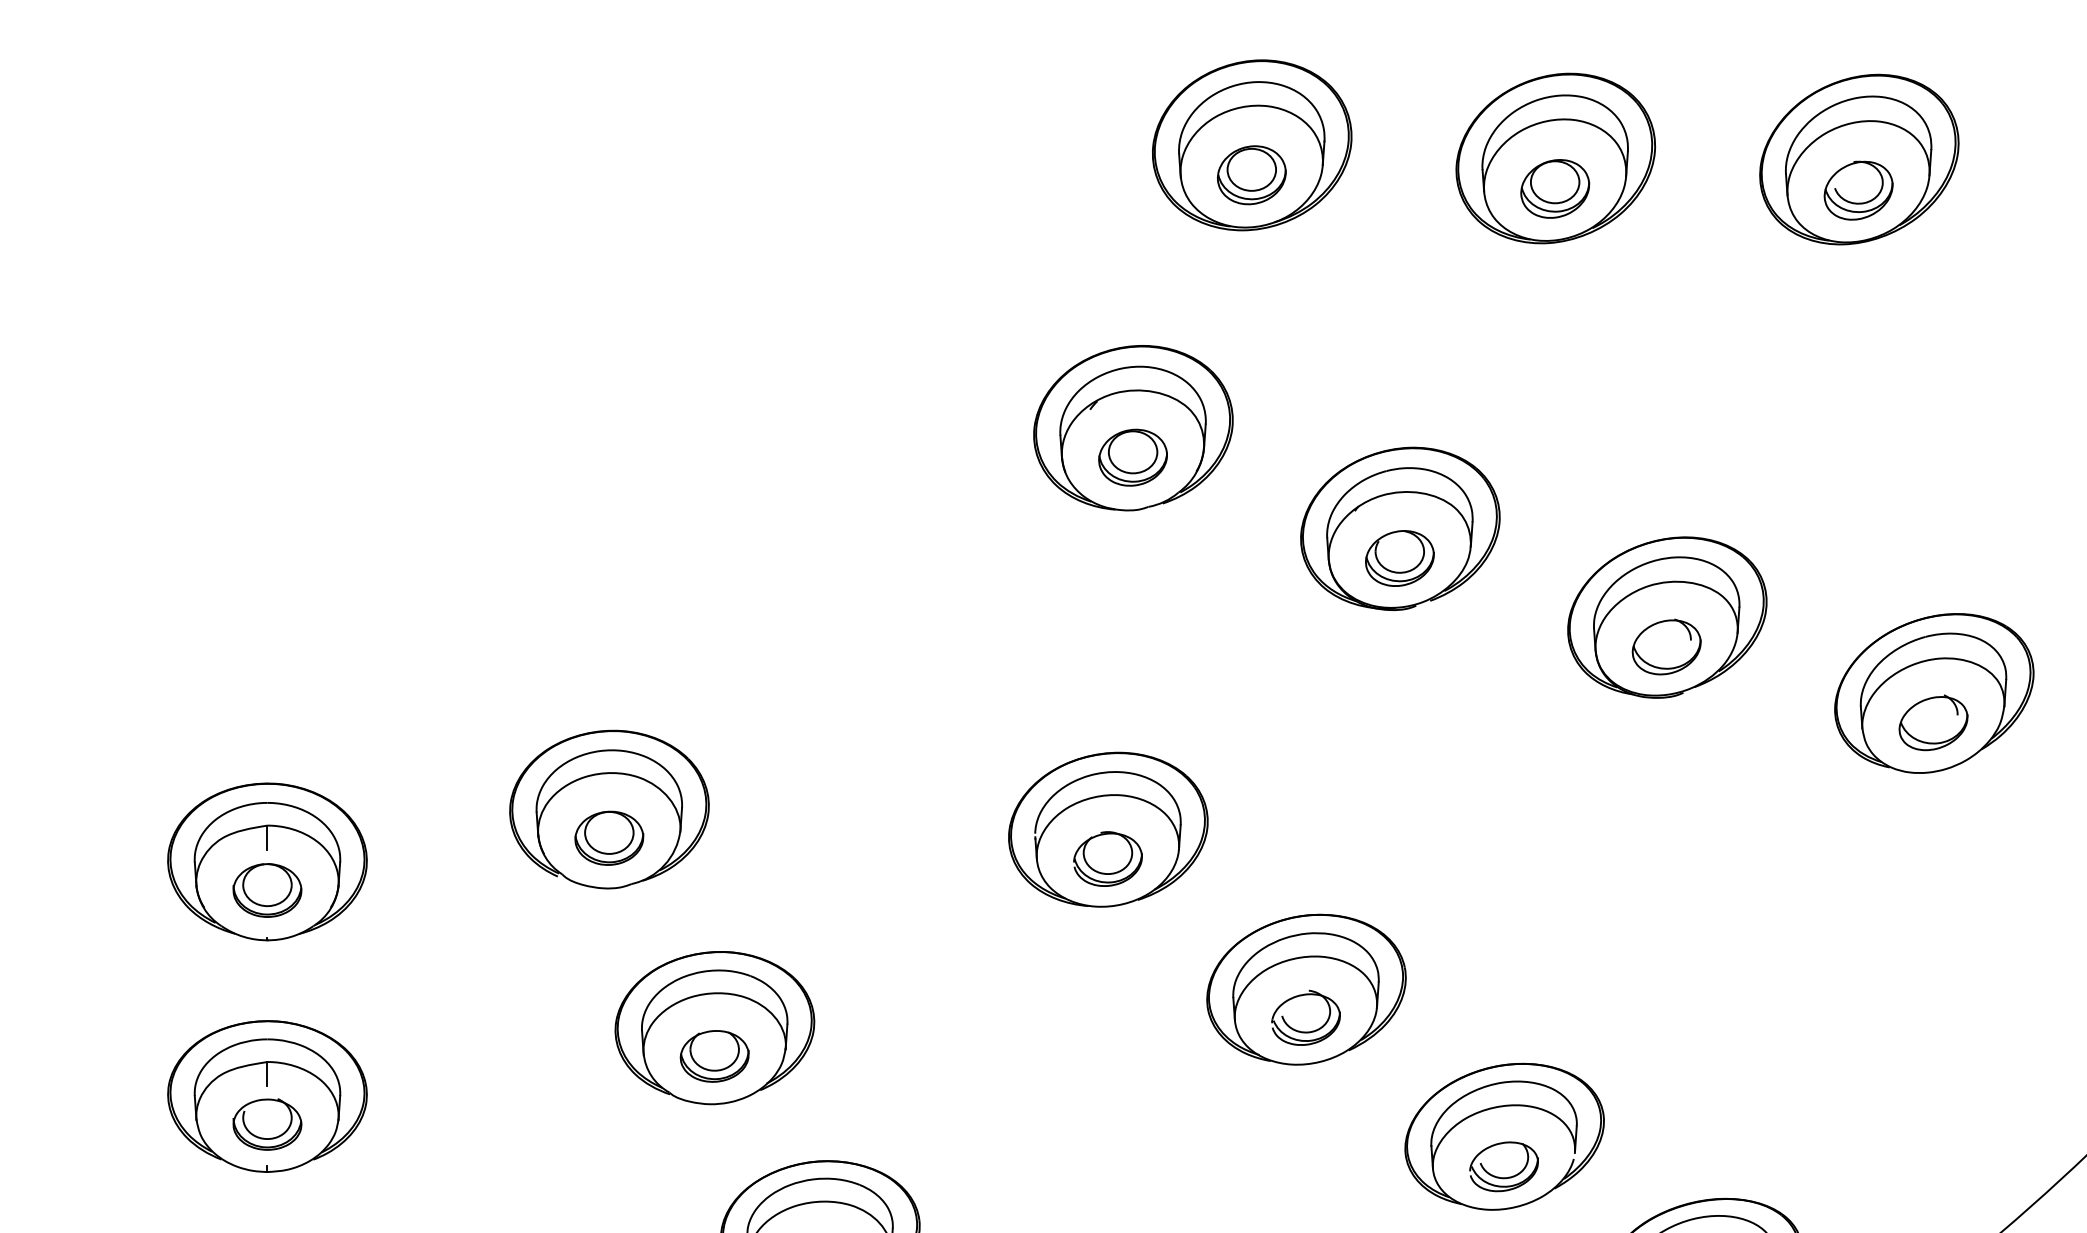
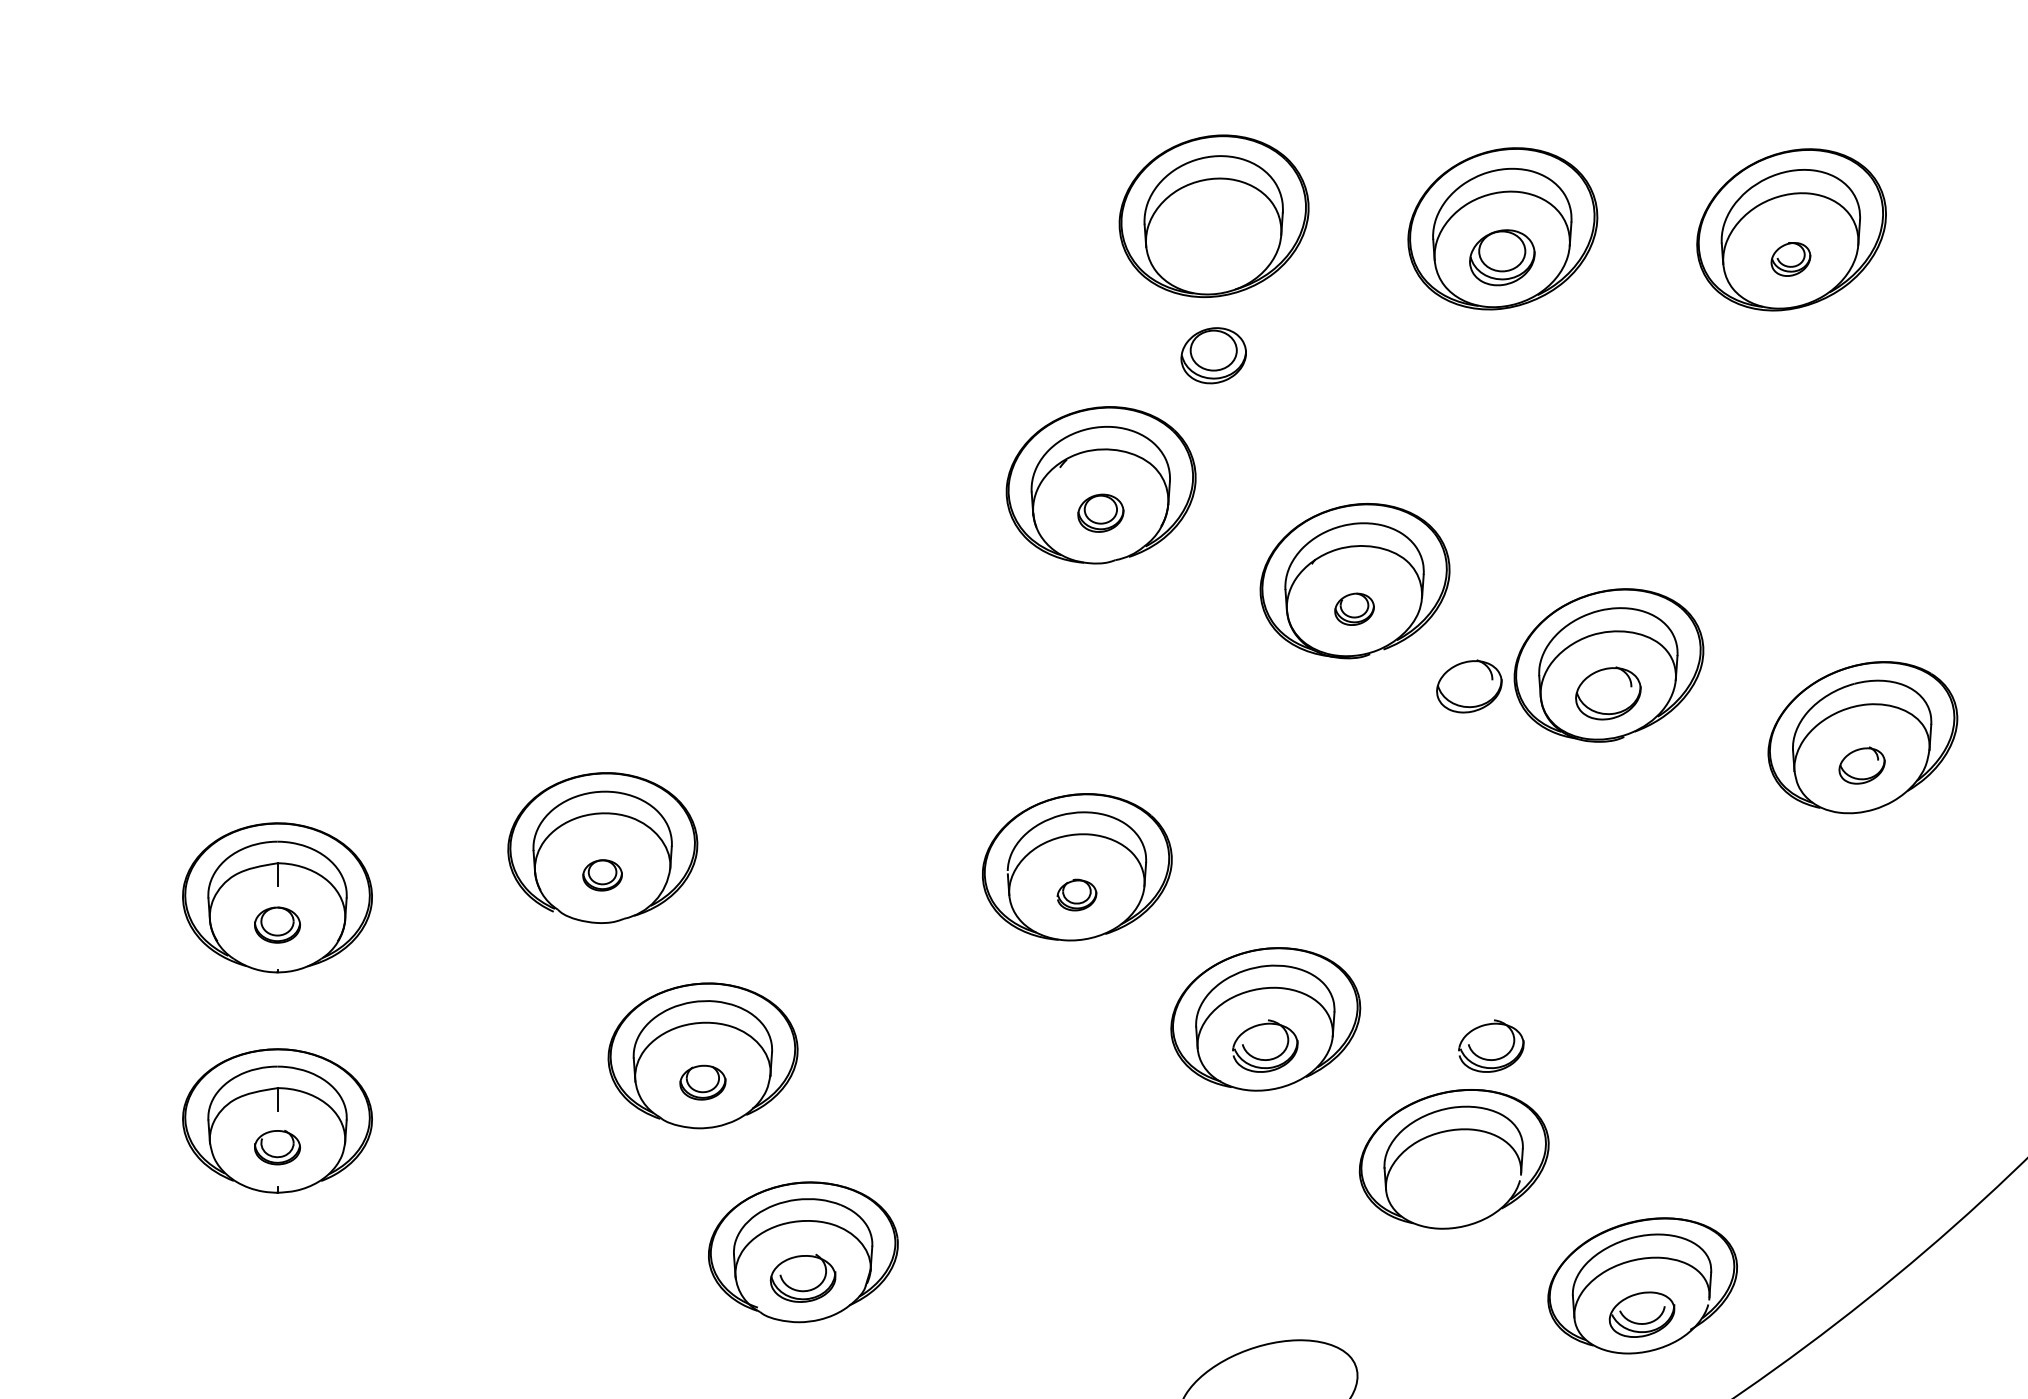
part: (1251, 175) -> (1213, 355), moved
part: (1858, 190) -> (1790, 259), size x0.6
part: (1132, 456) -> (1100, 512), size x0.7
part: (1399, 558) -> (1354, 609), size x0.6
part: (1520, 639) -> (1469, 686), added
part: (1932, 722) -> (1861, 765), size x0.7
part: (609, 838) -> (602, 875), size x0.6
part: (1107, 858) -> (1076, 894), size x0.6
part: (267, 891) -> (277, 925), size x0.7
part: (1543, 1017) -> (1491, 1045), added
part: (714, 1056) -> (702, 1082), size x0.7
part: (267, 1124) -> (277, 1147), size x0.7
part: (1503, 1166) -> (1453, 1187), removed

